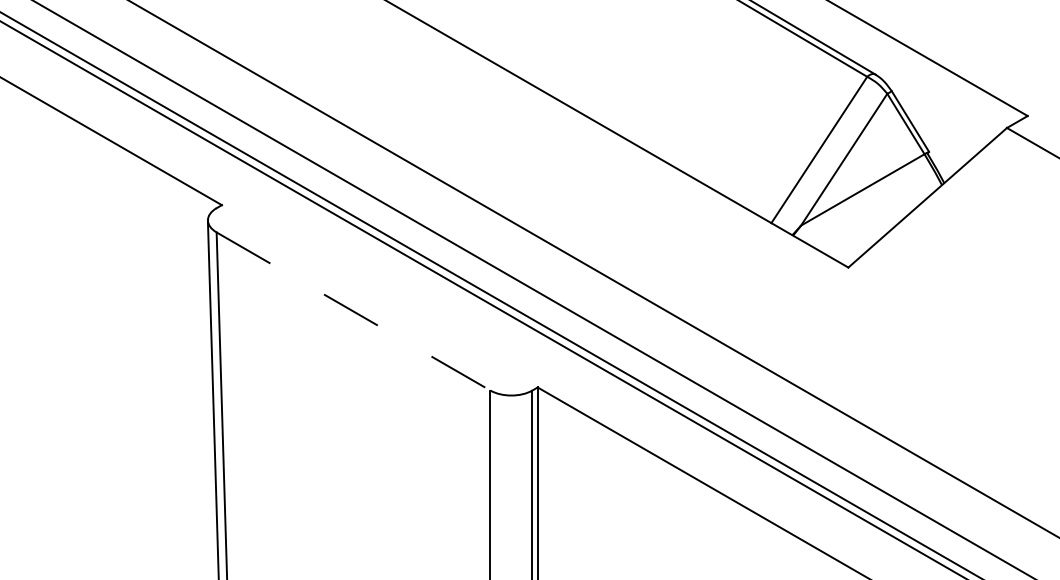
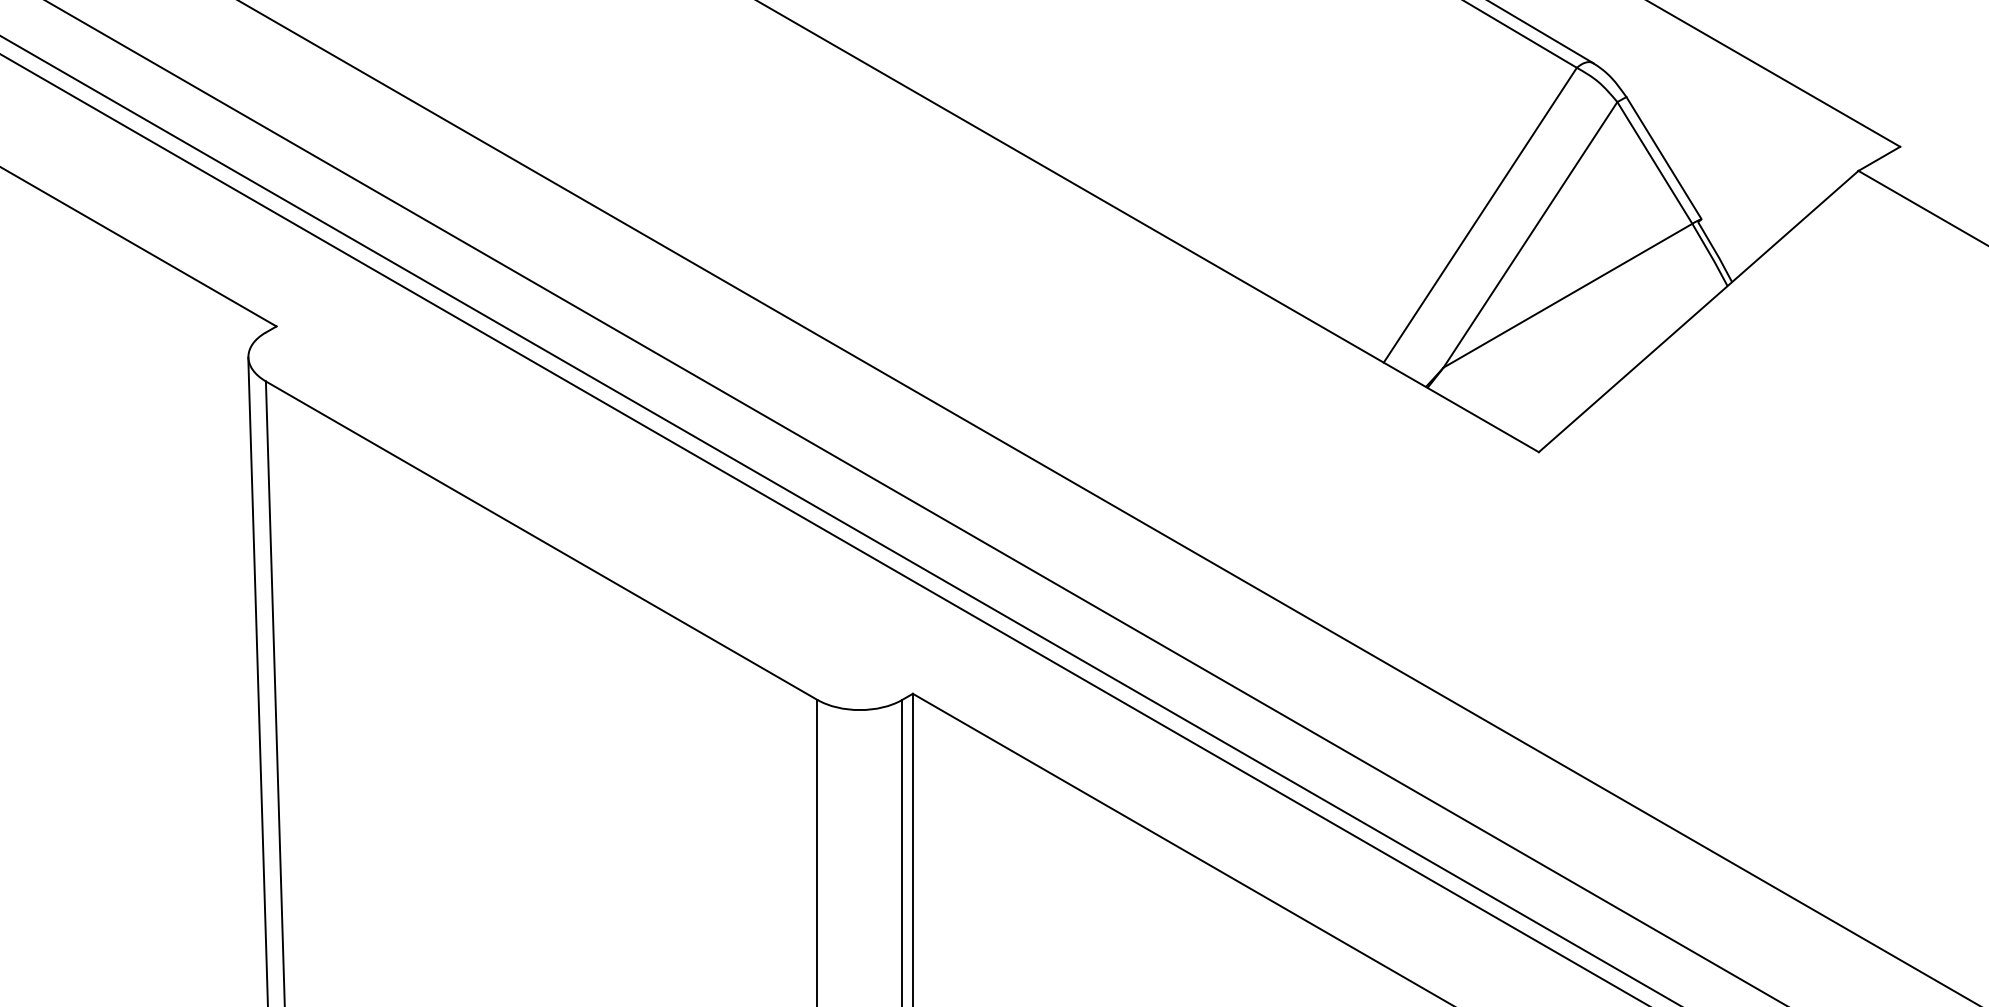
line: (353, 311) -> (541, 540), dashed -> solid

